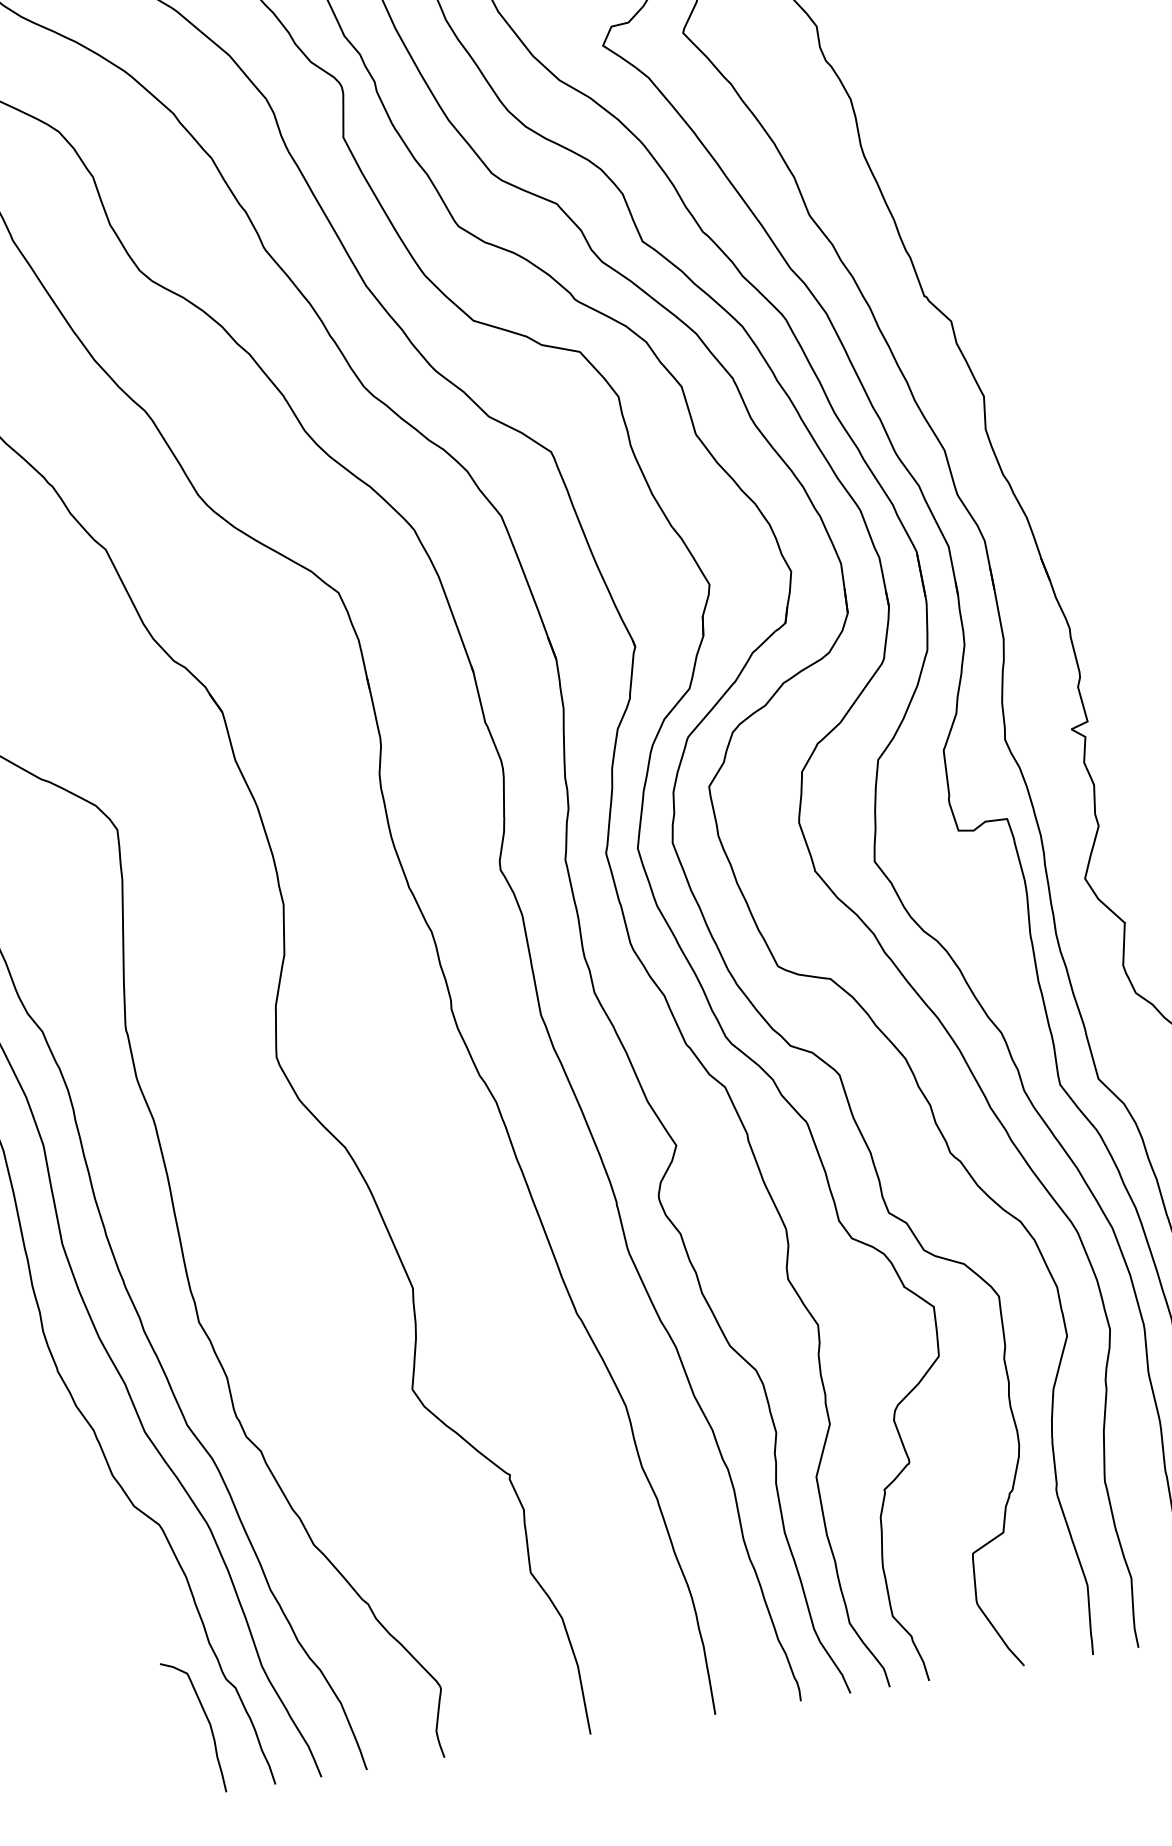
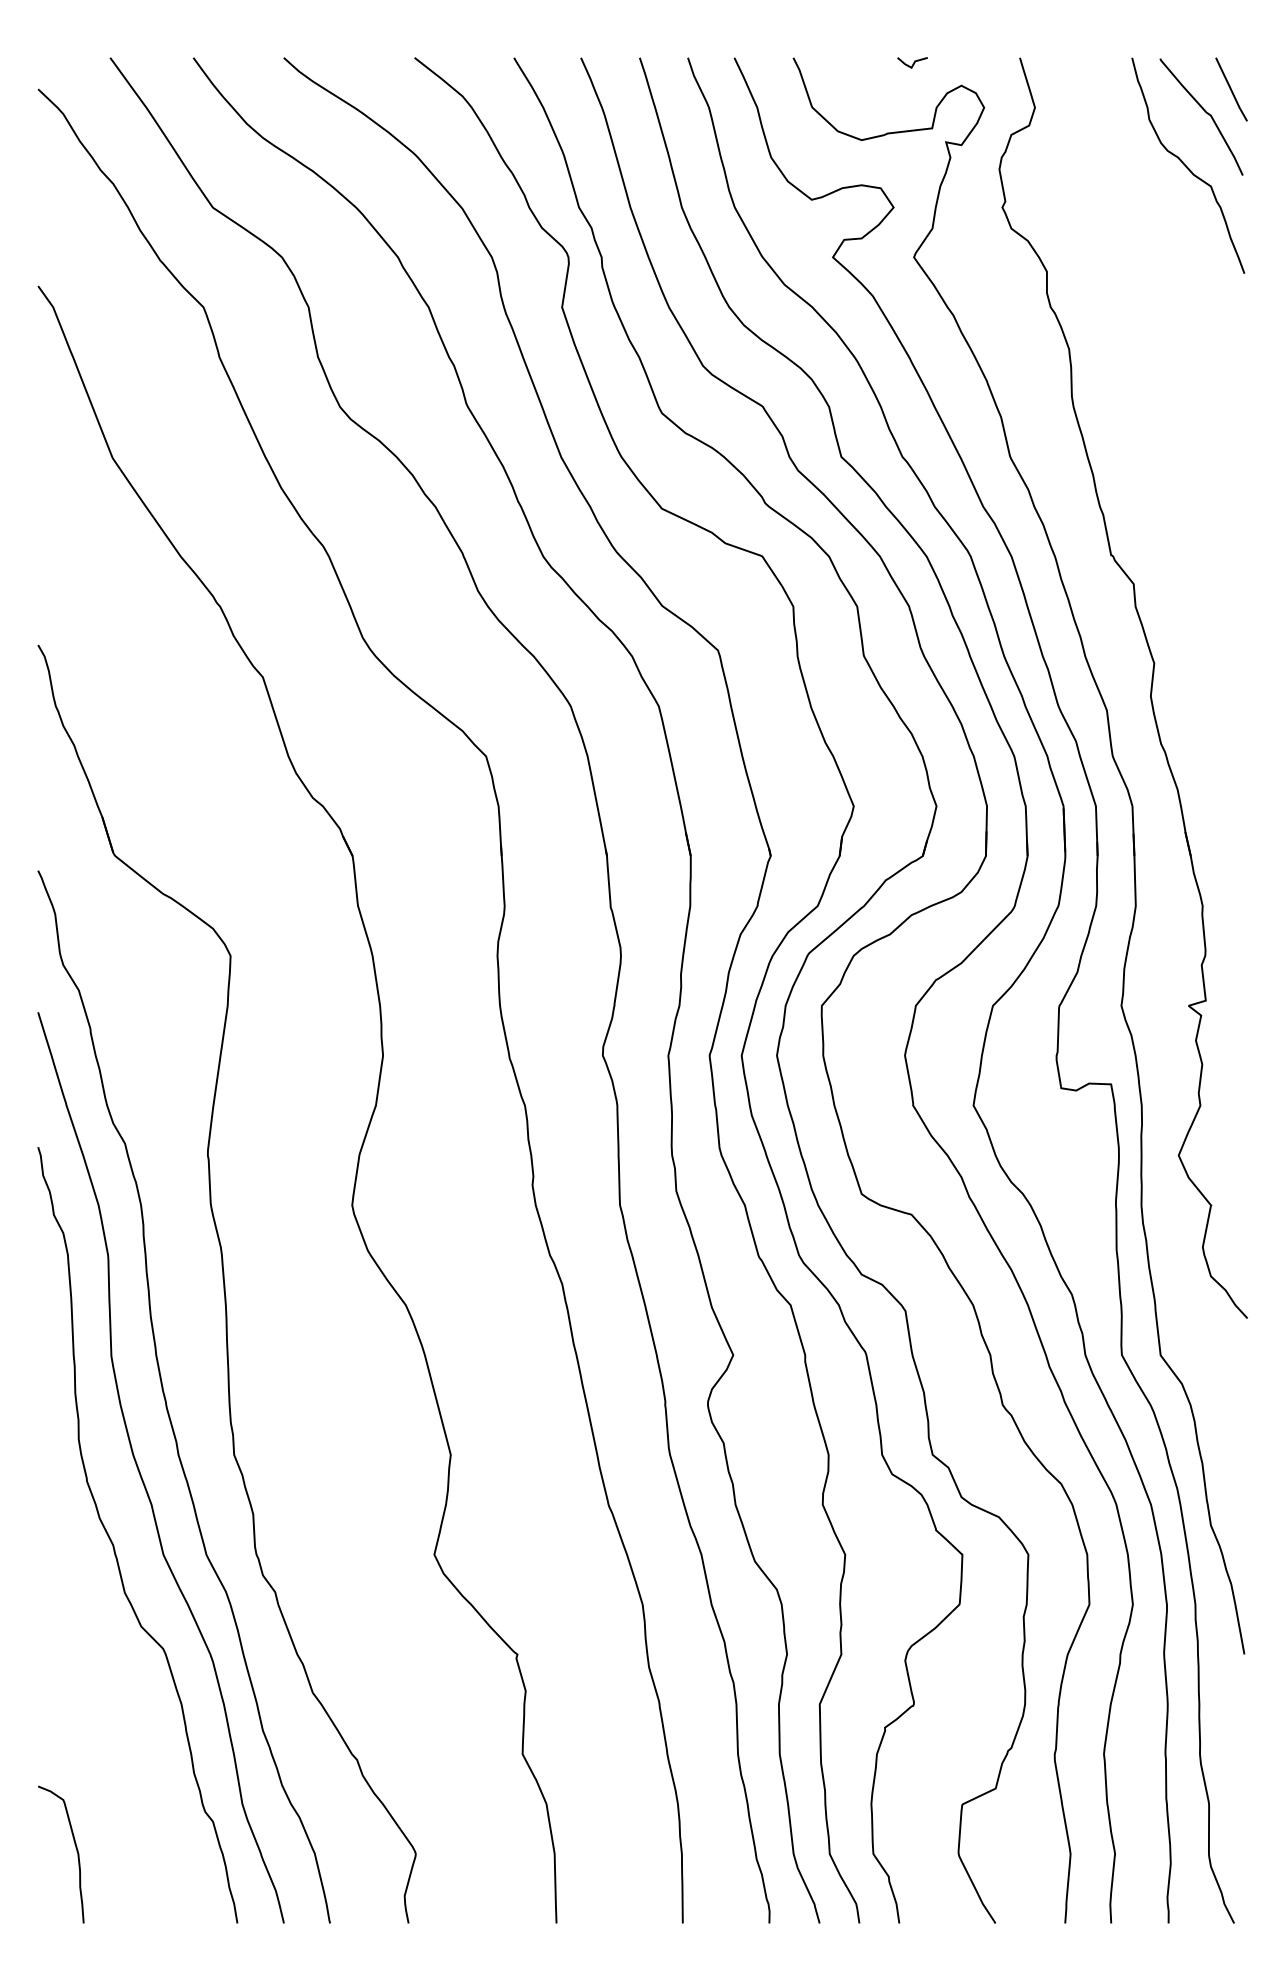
curve: (206, 1719) -> (75, 1848), moved

